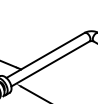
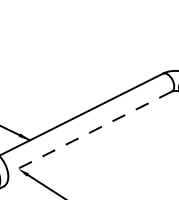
line: (49, 64) -> (88, 133), solid -> dashed

